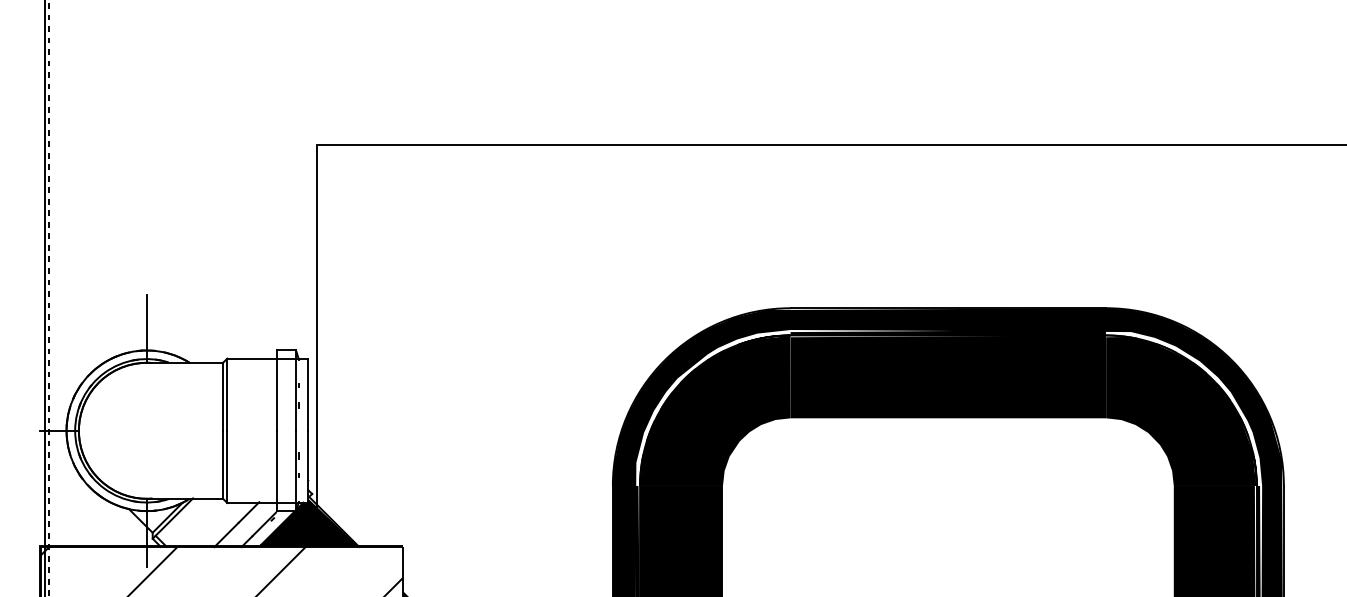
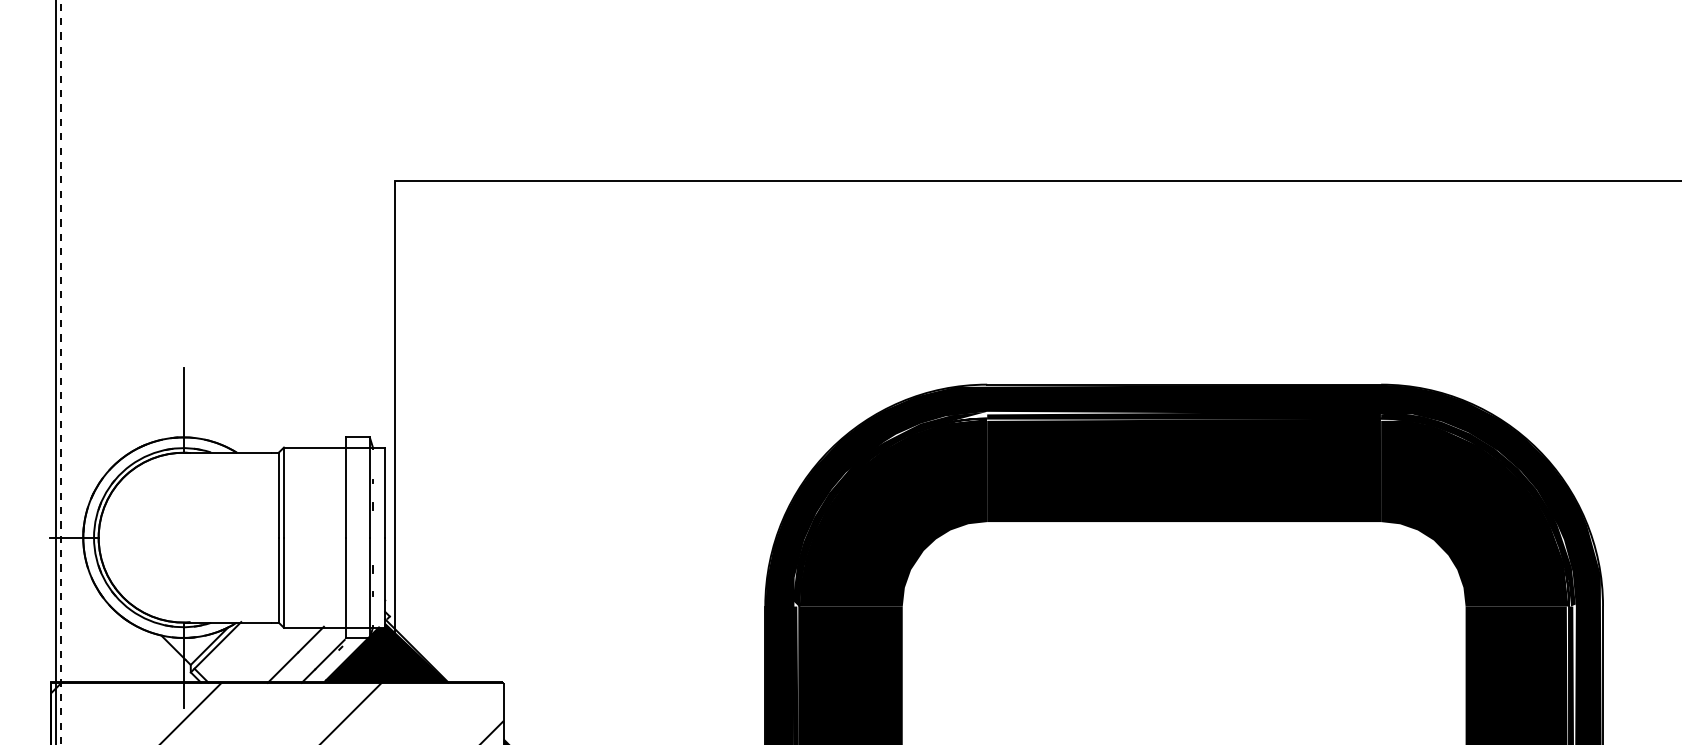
fill: (712, 407) -> (889, 508), added
fill: (1184, 408) -> (1478, 509), added

